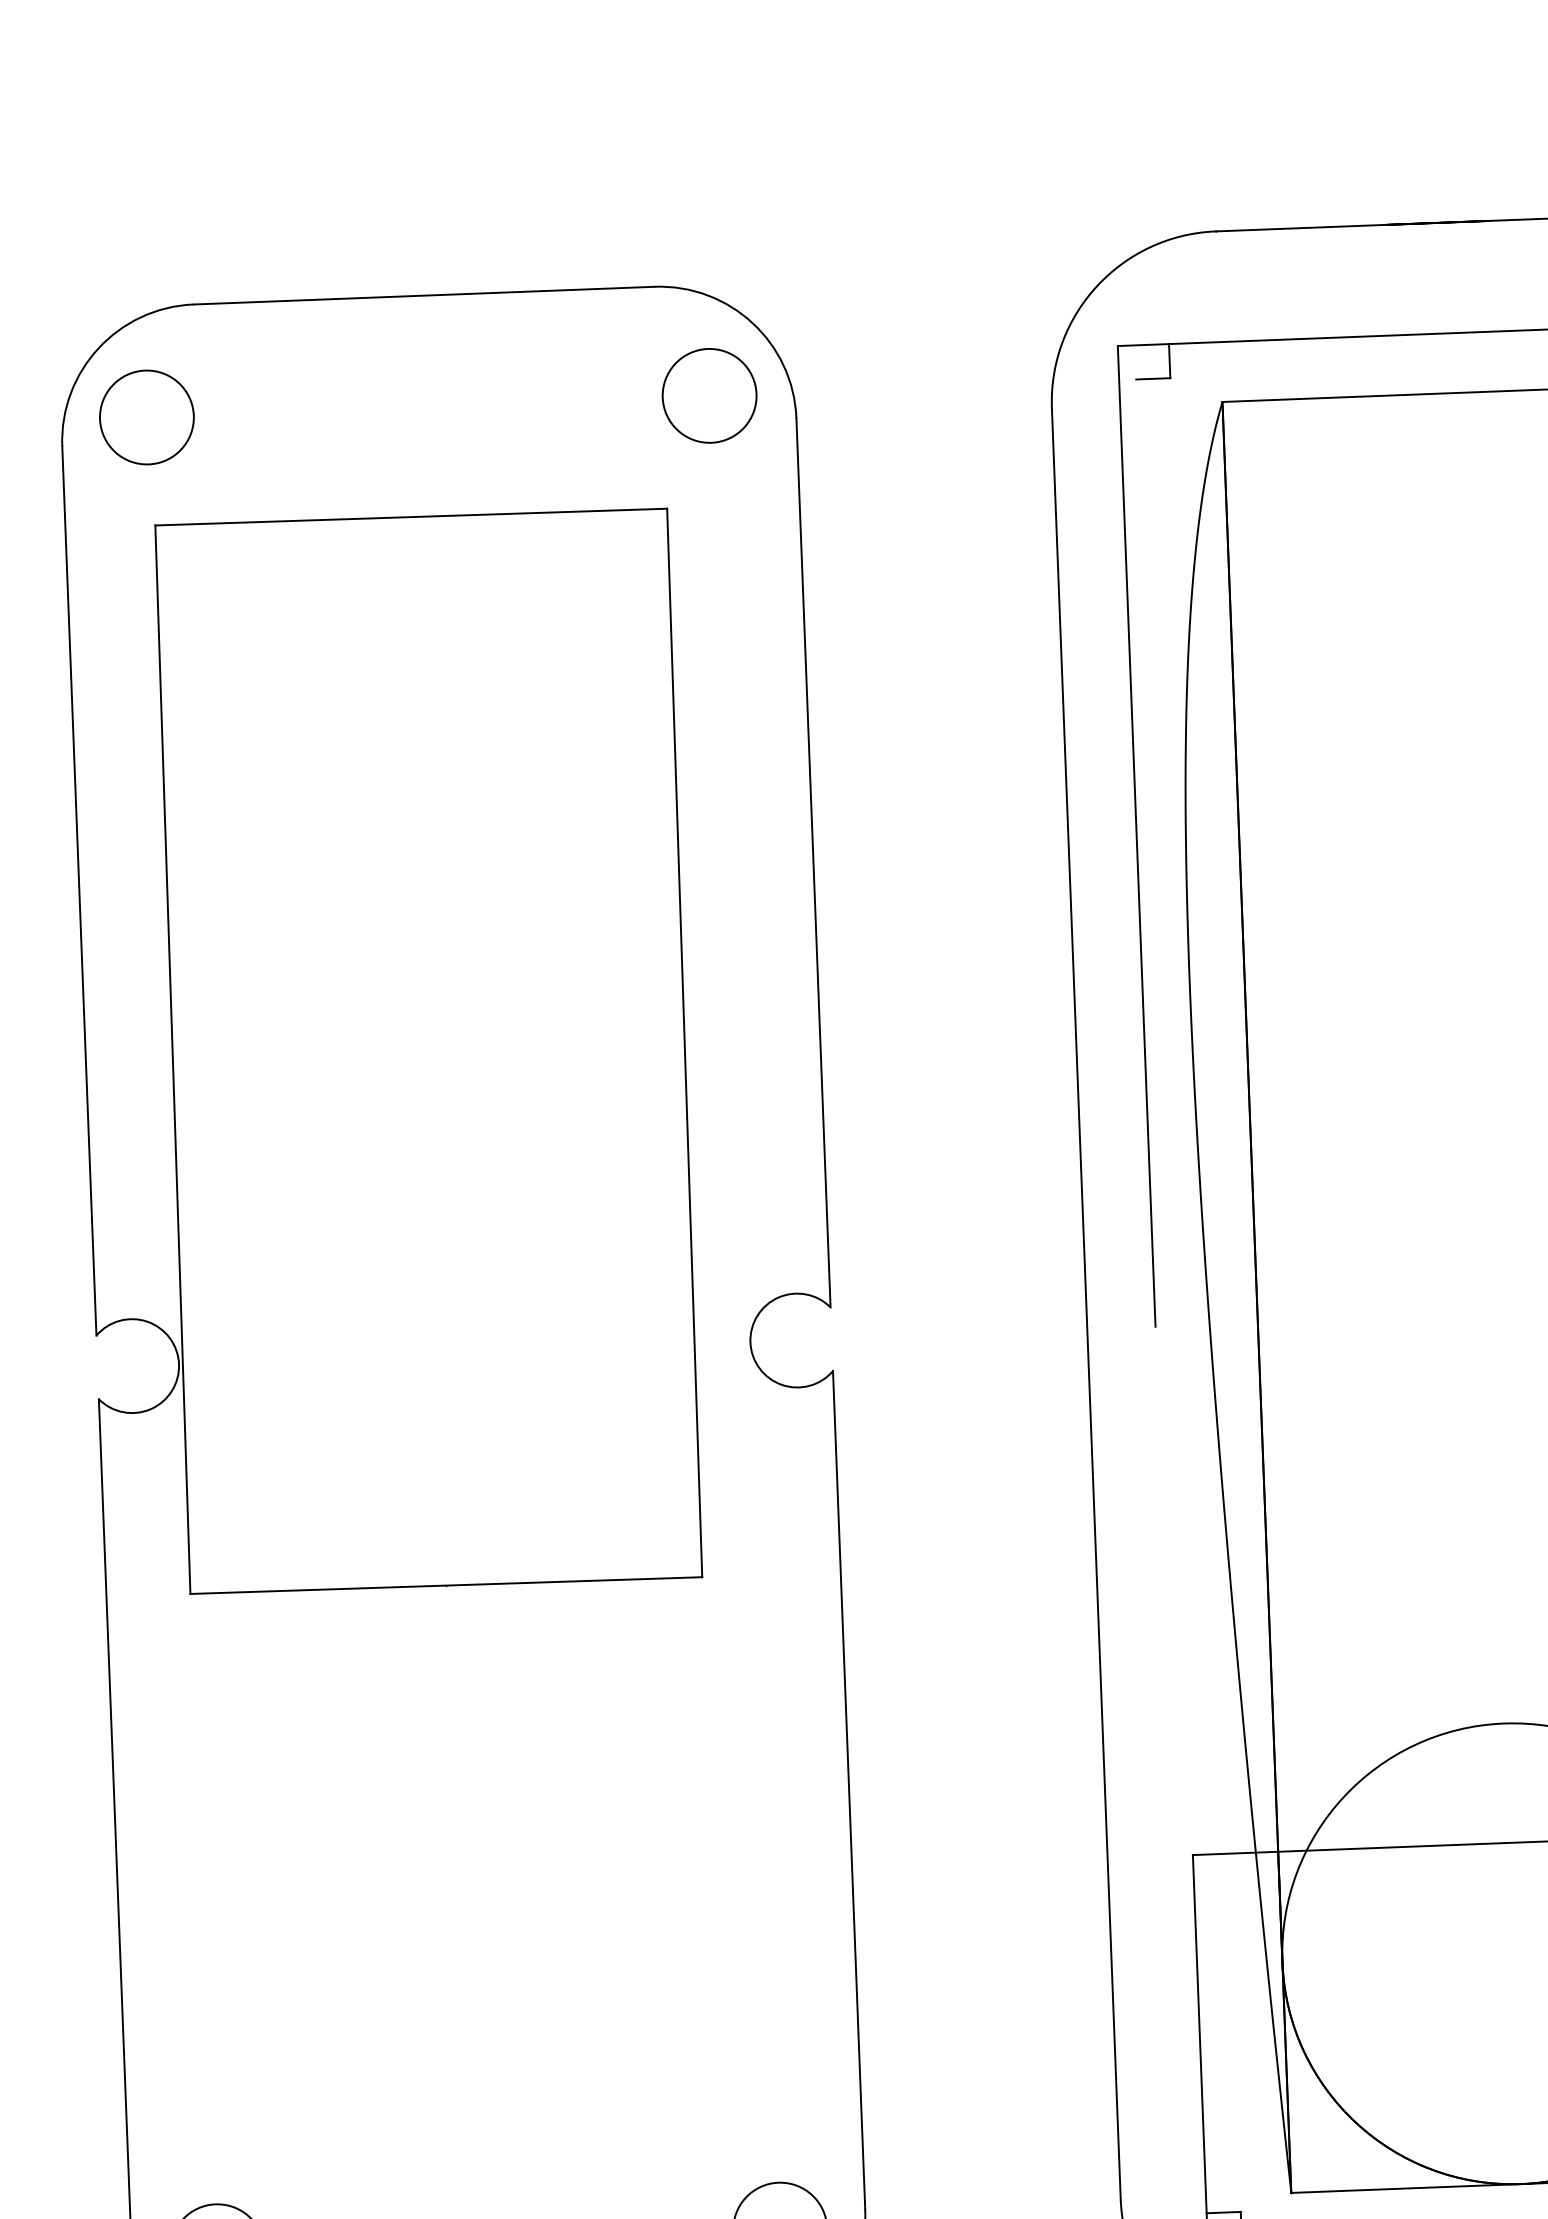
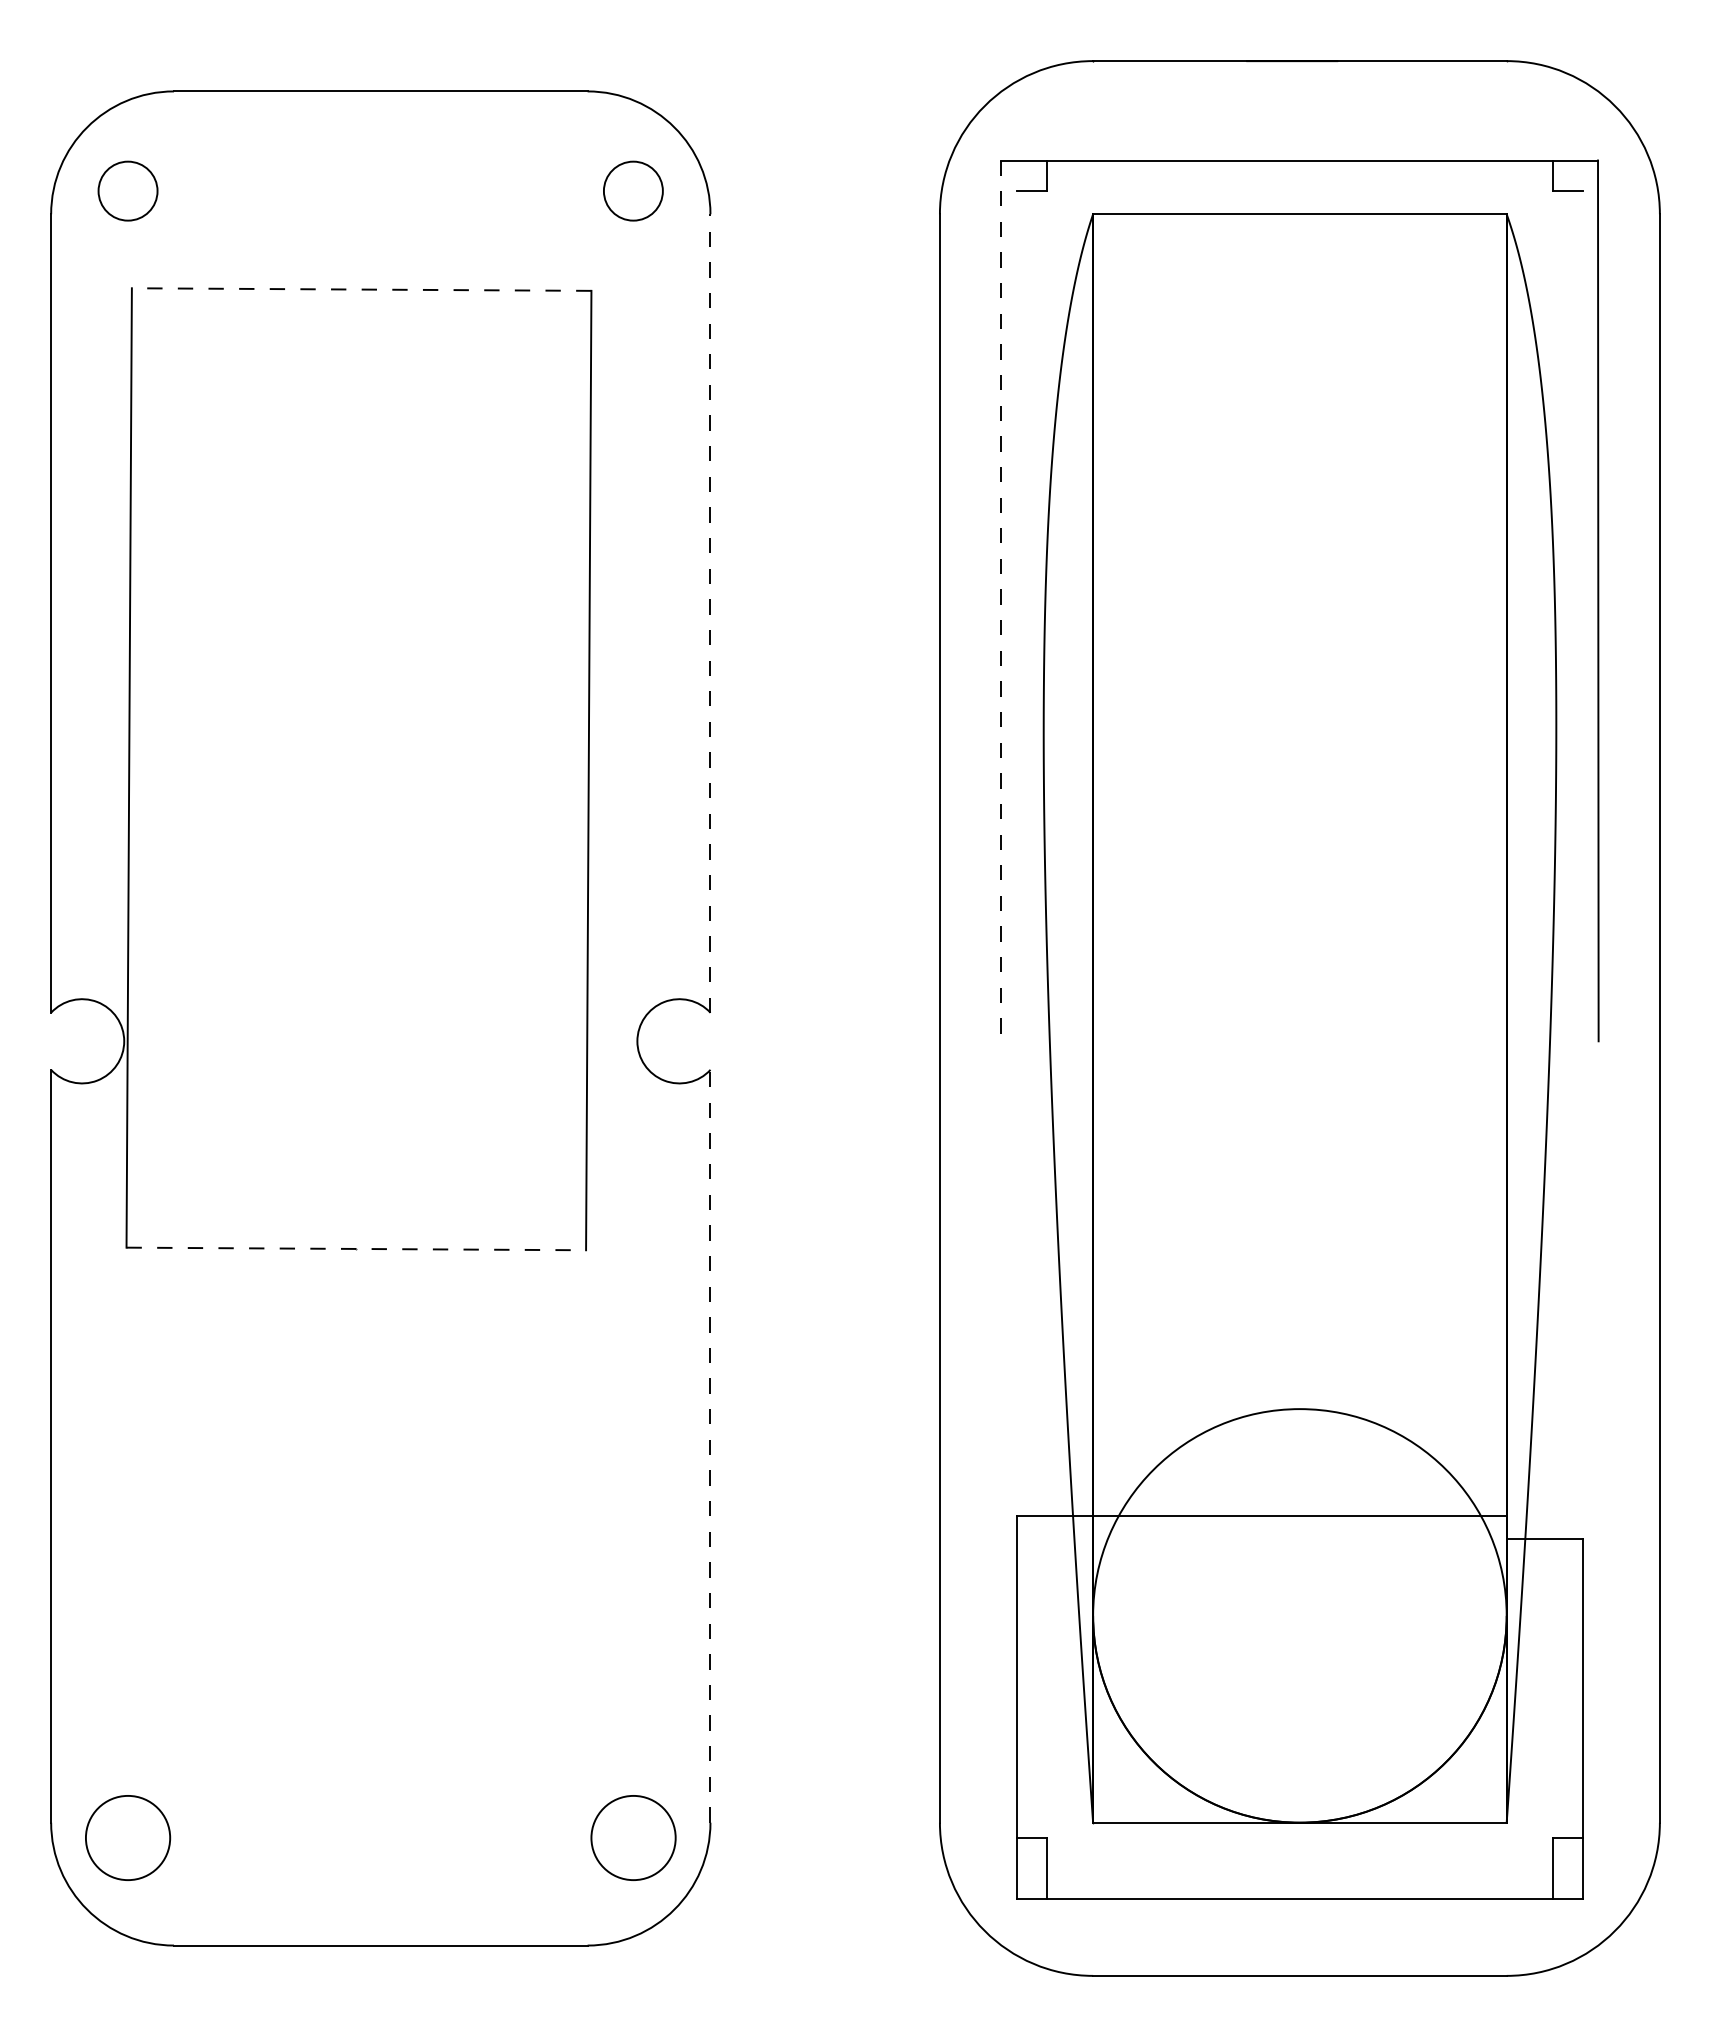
circle: (709, 396) -> (633, 191), size x0.7
circle: (146, 417) -> (127, 191), size x0.7
line: (411, 517) -> (361, 289), solid -> dashed
line: (1137, 837) -> (1001, 601), solid -> dashed
line: (813, 862) -> (710, 613), solid -> dashed
line: (446, 1585) -> (356, 1248), solid -> dashed
line: (849, 1789) -> (710, 1445), solid -> dashed

